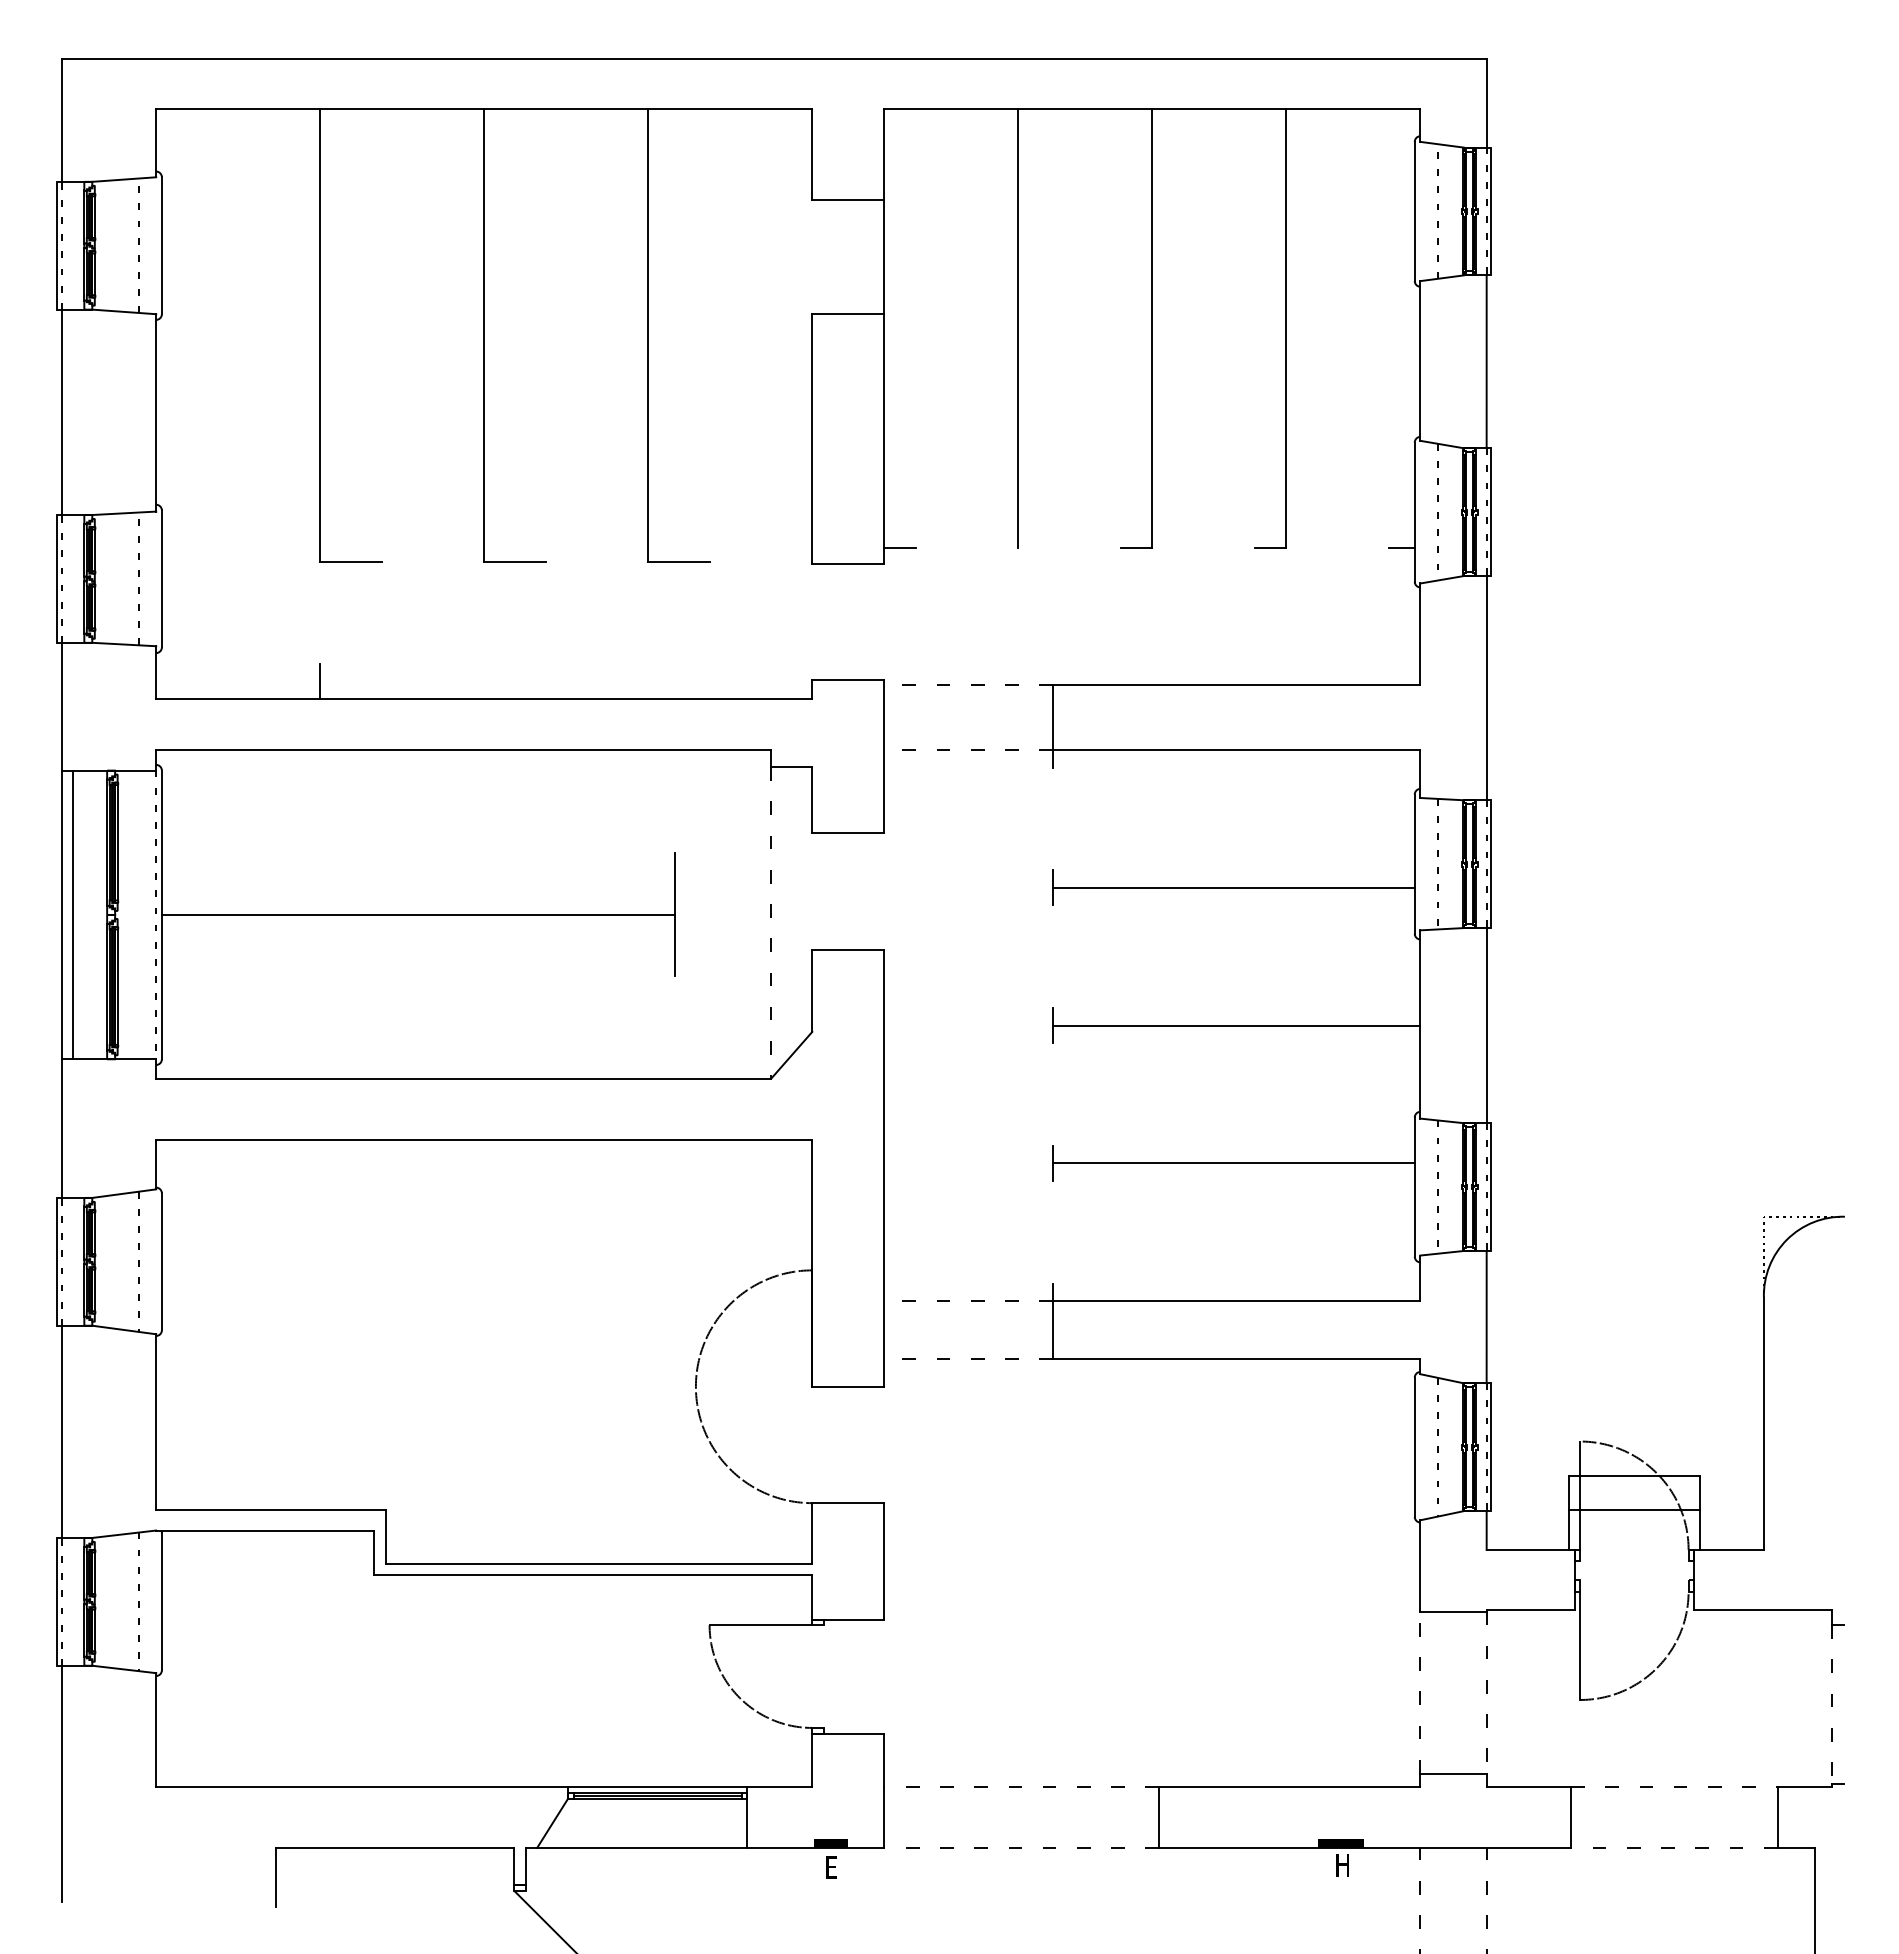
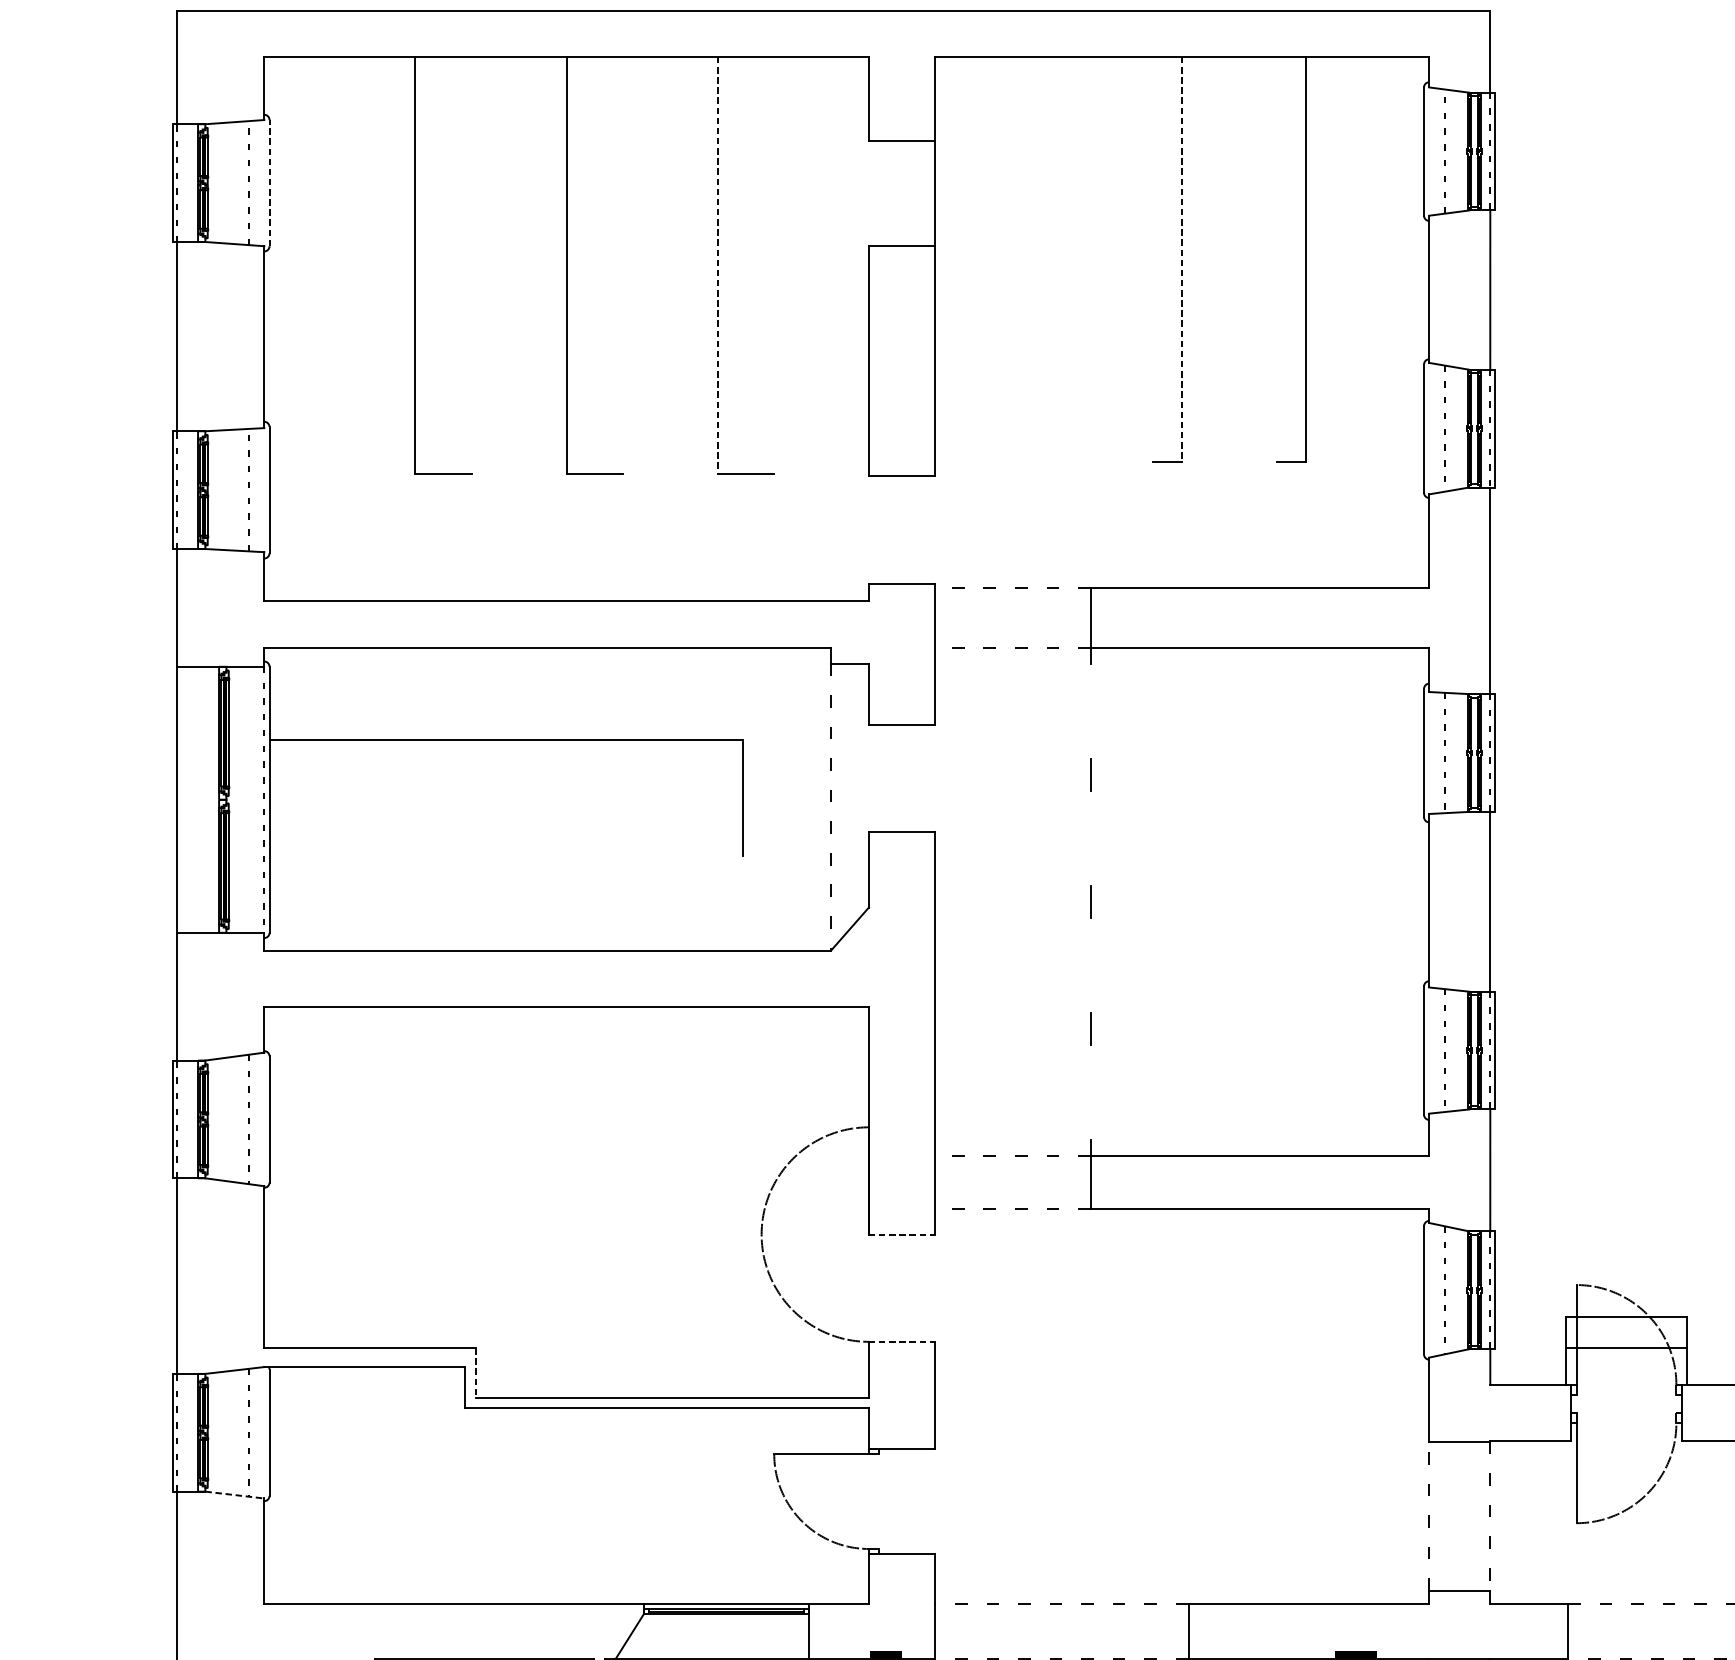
line: (161, 245) -> (269, 182), solid -> dashed
line: (1018, 328) -> (1058, 259), removed
line: (1152, 328) -> (1182, 259), solid -> dashed
line: (648, 335) -> (717, 265), solid -> dashed
line: (899, 548) -> (949, 462), removed
line: (1401, 548) -> (1411, 462), removed
line: (320, 681) -> (415, 584), removed
line: (1233, 887) -> (1257, 774), removed
line: (72, 914) -> (187, 799), removed
line: (418, 914) -> (505, 739), moved
line: (1236, 1025) -> (1259, 901), removed
line: (1233, 1163) -> (1257, 1028), removed
line: (848, 1386) -> (902, 1234), solid -> dashed
line: (848, 1503) -> (902, 1342), solid -> dashed
line: (385, 1536) -> (475, 1372), solid -> dashed
line: (124, 1669) -> (235, 1495), solid -> dashed

